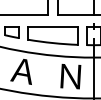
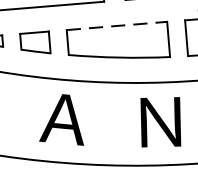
line: (53, 27) -> (117, 26), solid -> dashed

